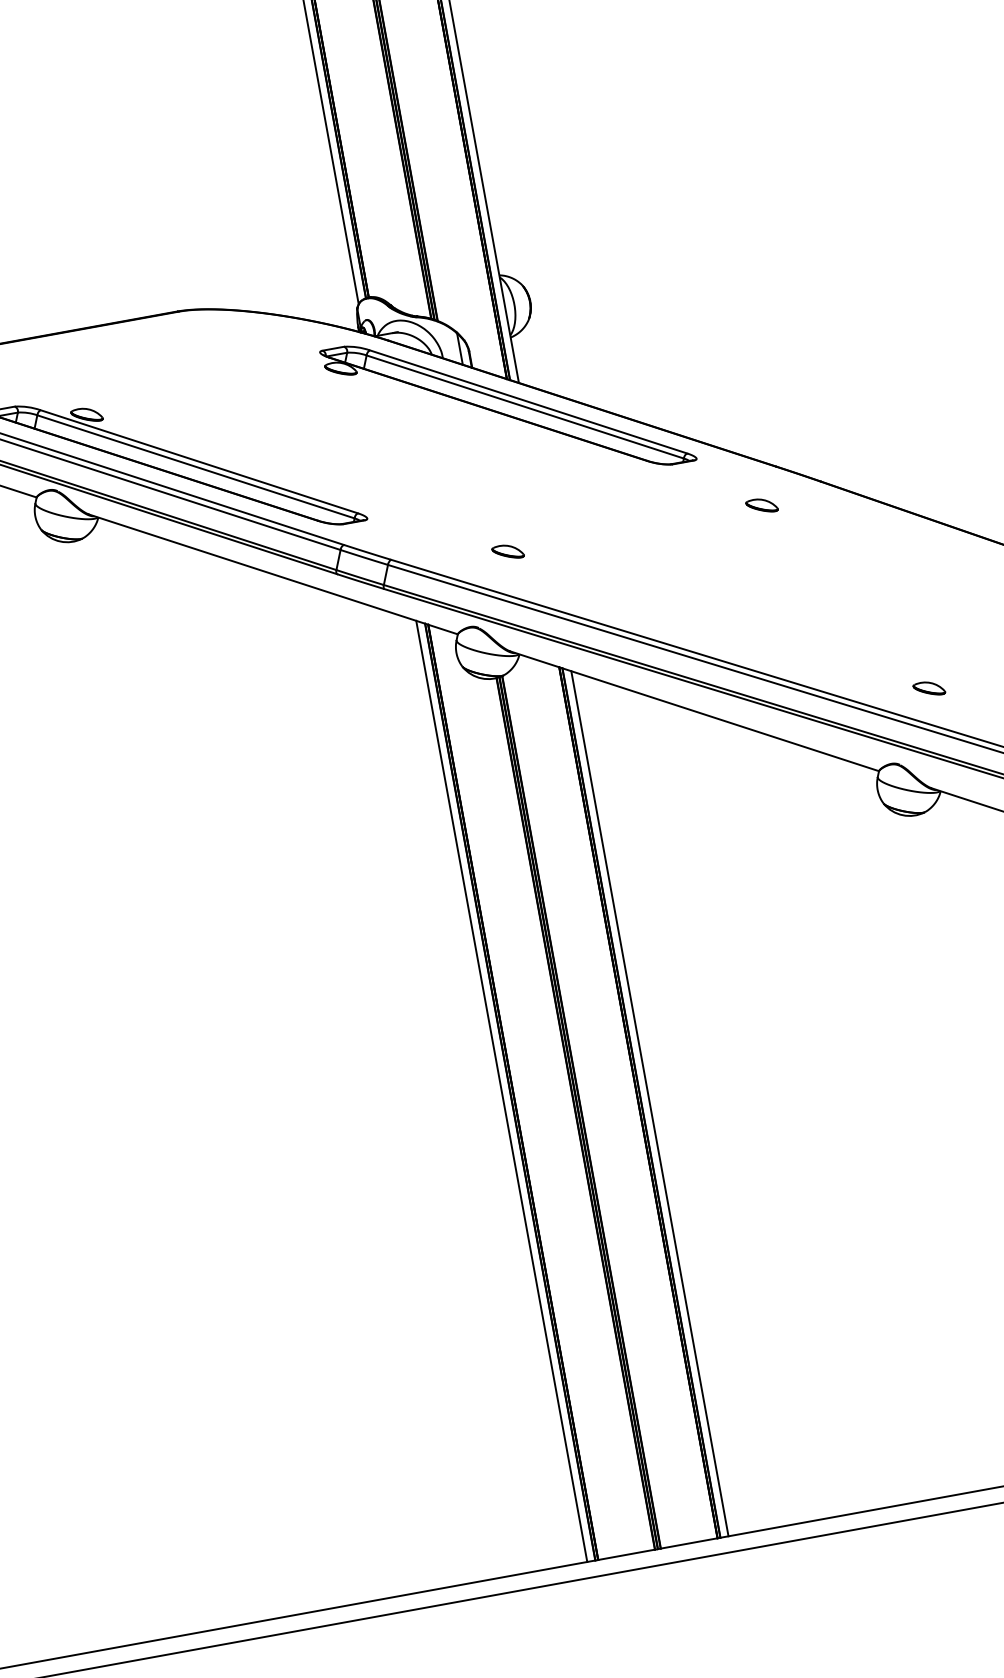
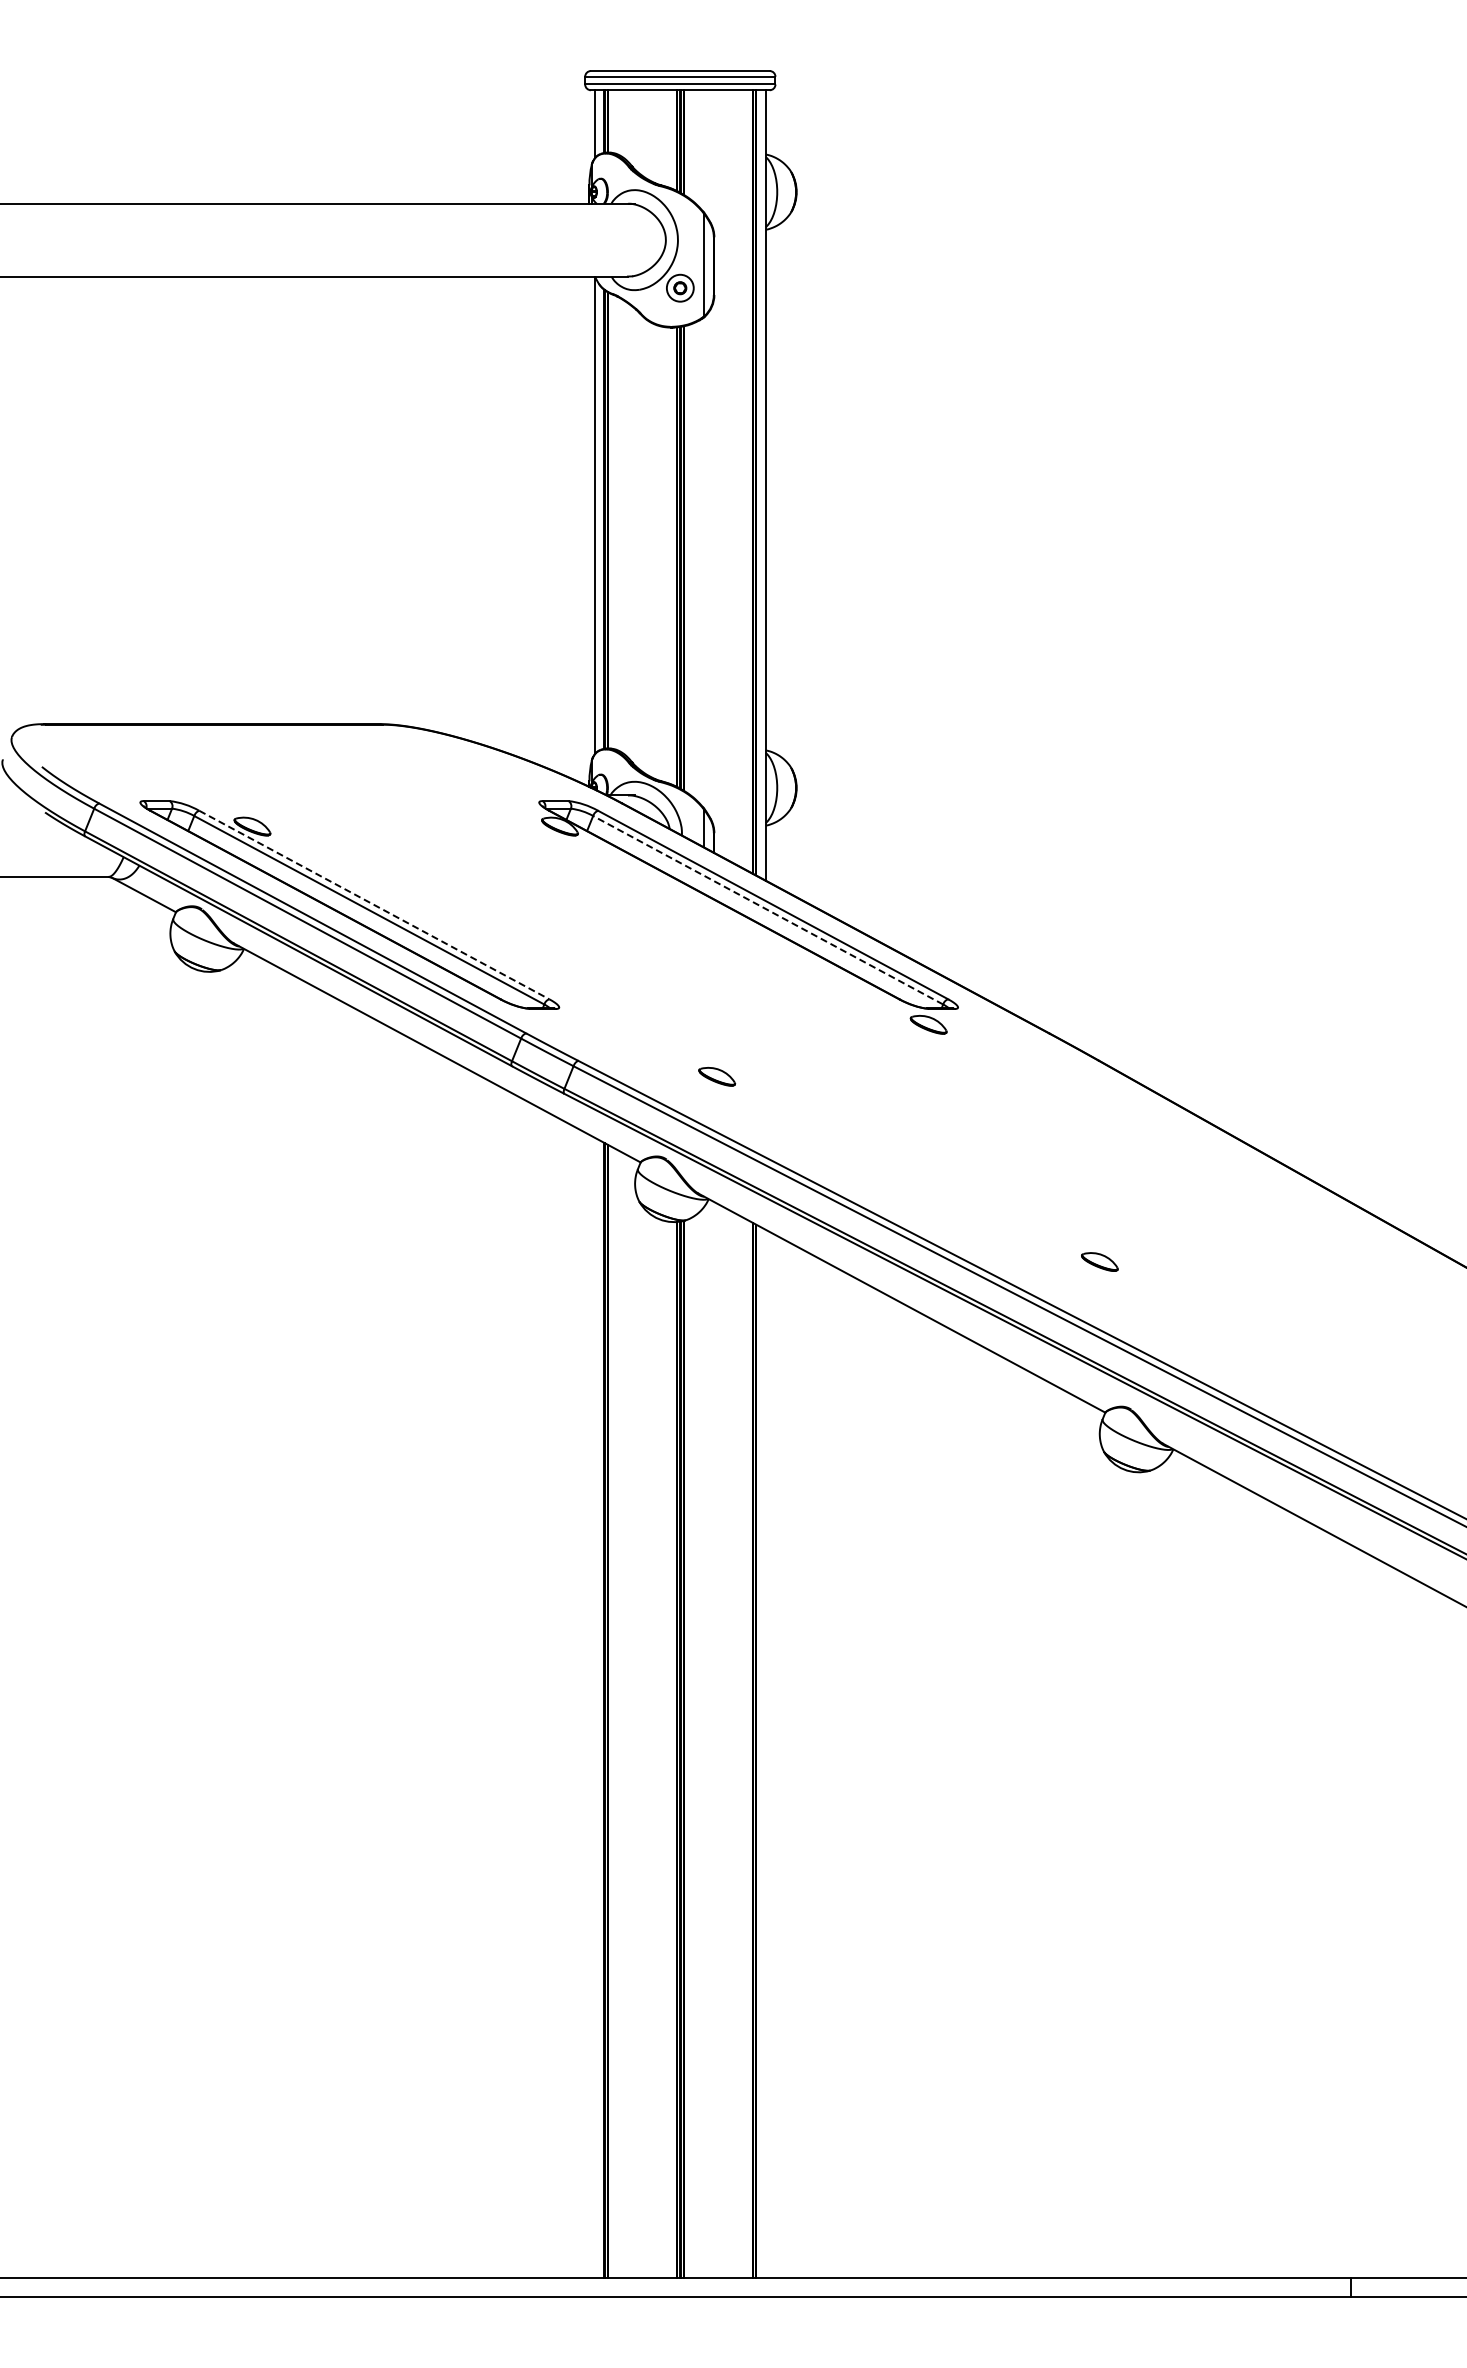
line: (525, 407) -> (768, 910), solid -> dashed
line: (199, 462) -> (374, 905), solid -> dashed
part: (761, 505) -> (928, 1024), moved
part: (928, 688) -> (1099, 1261), moved
line: (501, 1091) -> (594, 1707), removed
line: (649, 1103) -> (765, 1753), removed

